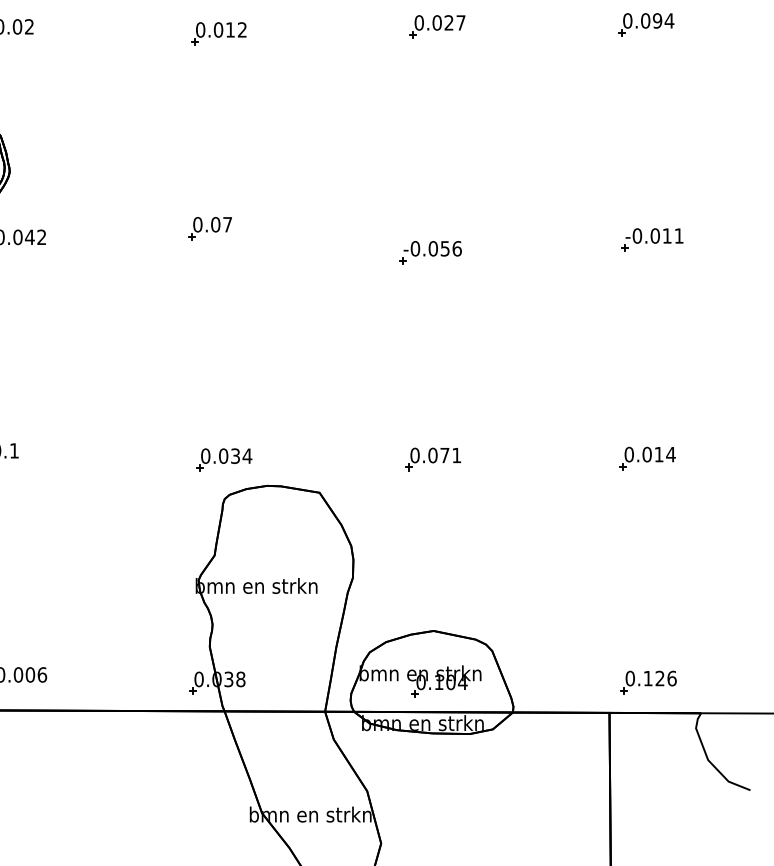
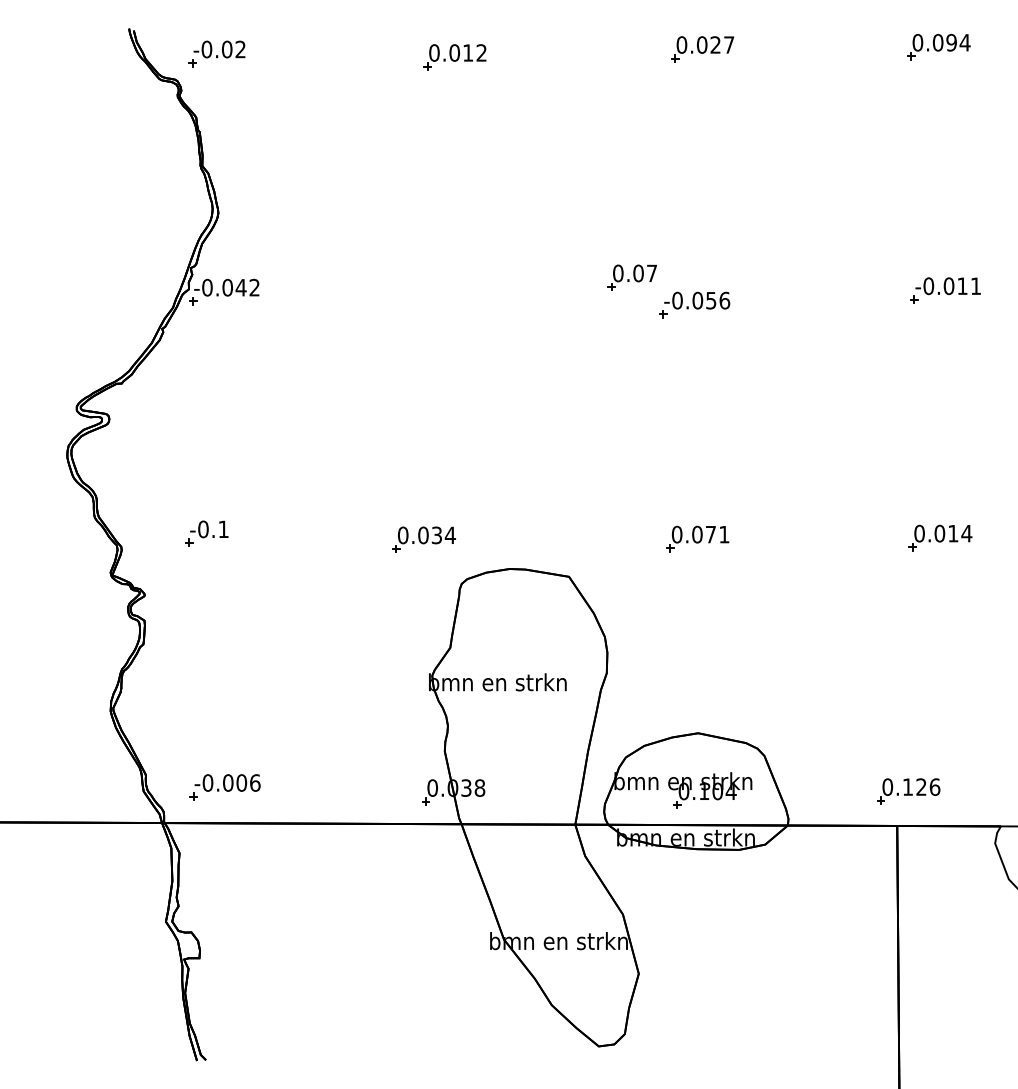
part: (209, 228) -> (631, 277), moved
part: (223, 459) -> (423, 539), moved
part: (648, 682) -> (908, 791), moved

